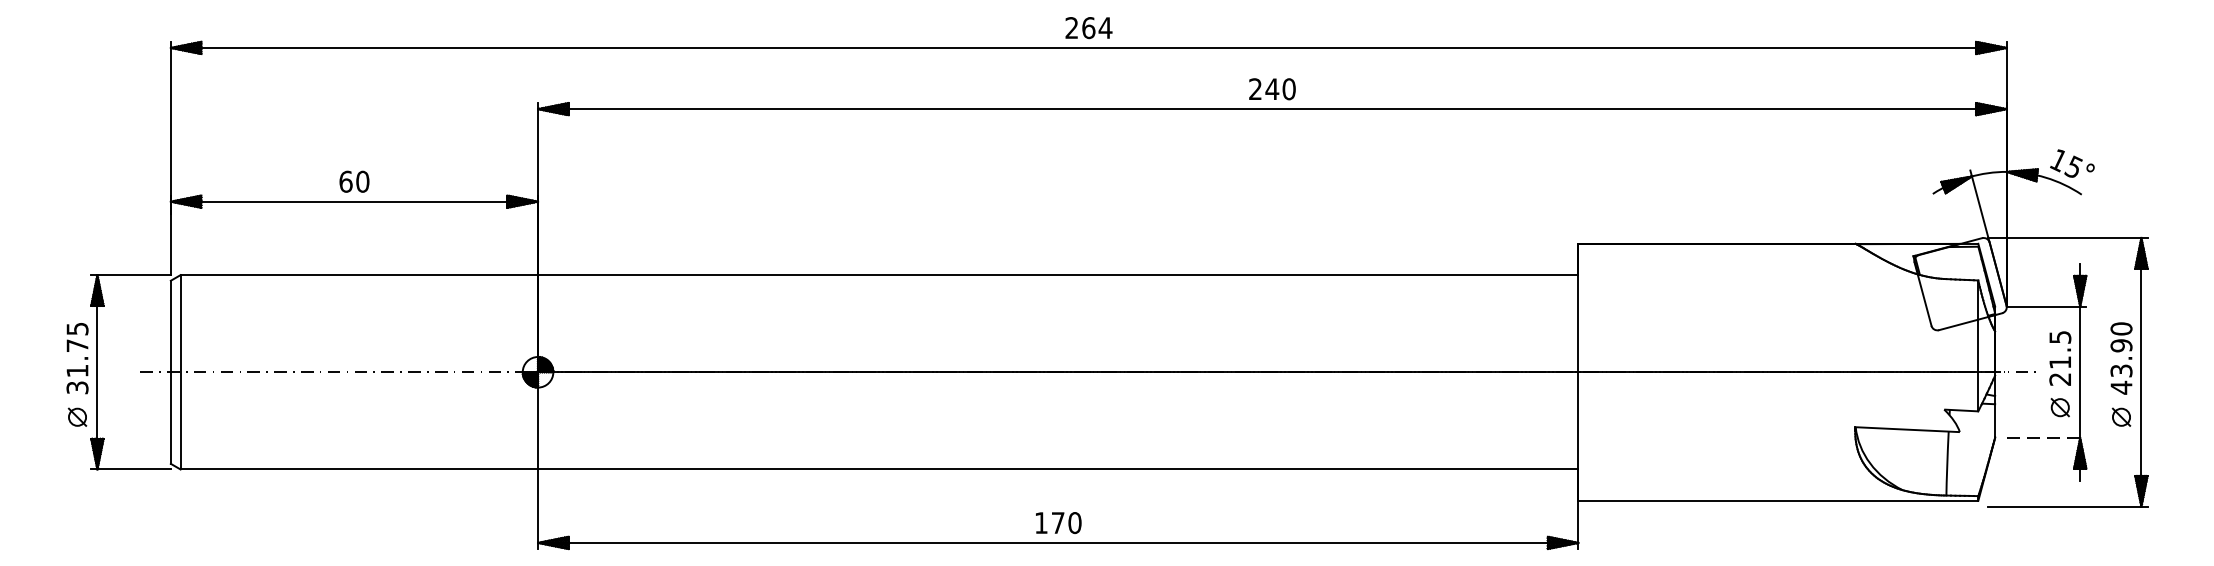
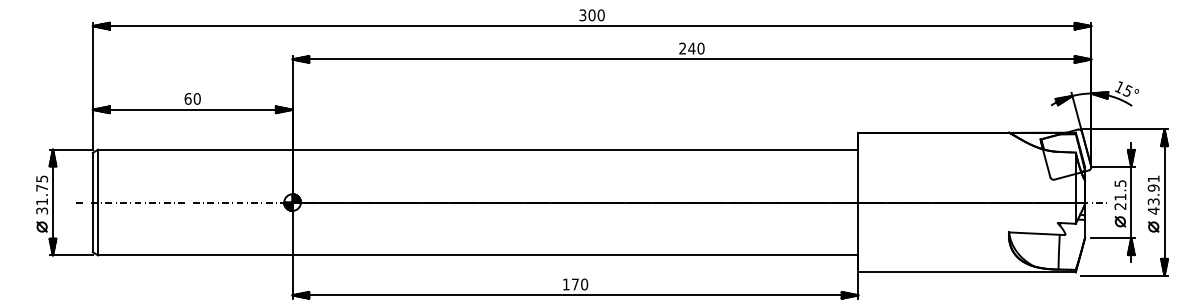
text: (1087, 28) -> (591, 15), 264 -> 300
text: (2121, 328) -> (1153, 178), 43.90 -> 43.91
line: (2045, 438) -> (1112, 238), dashed -> solid

